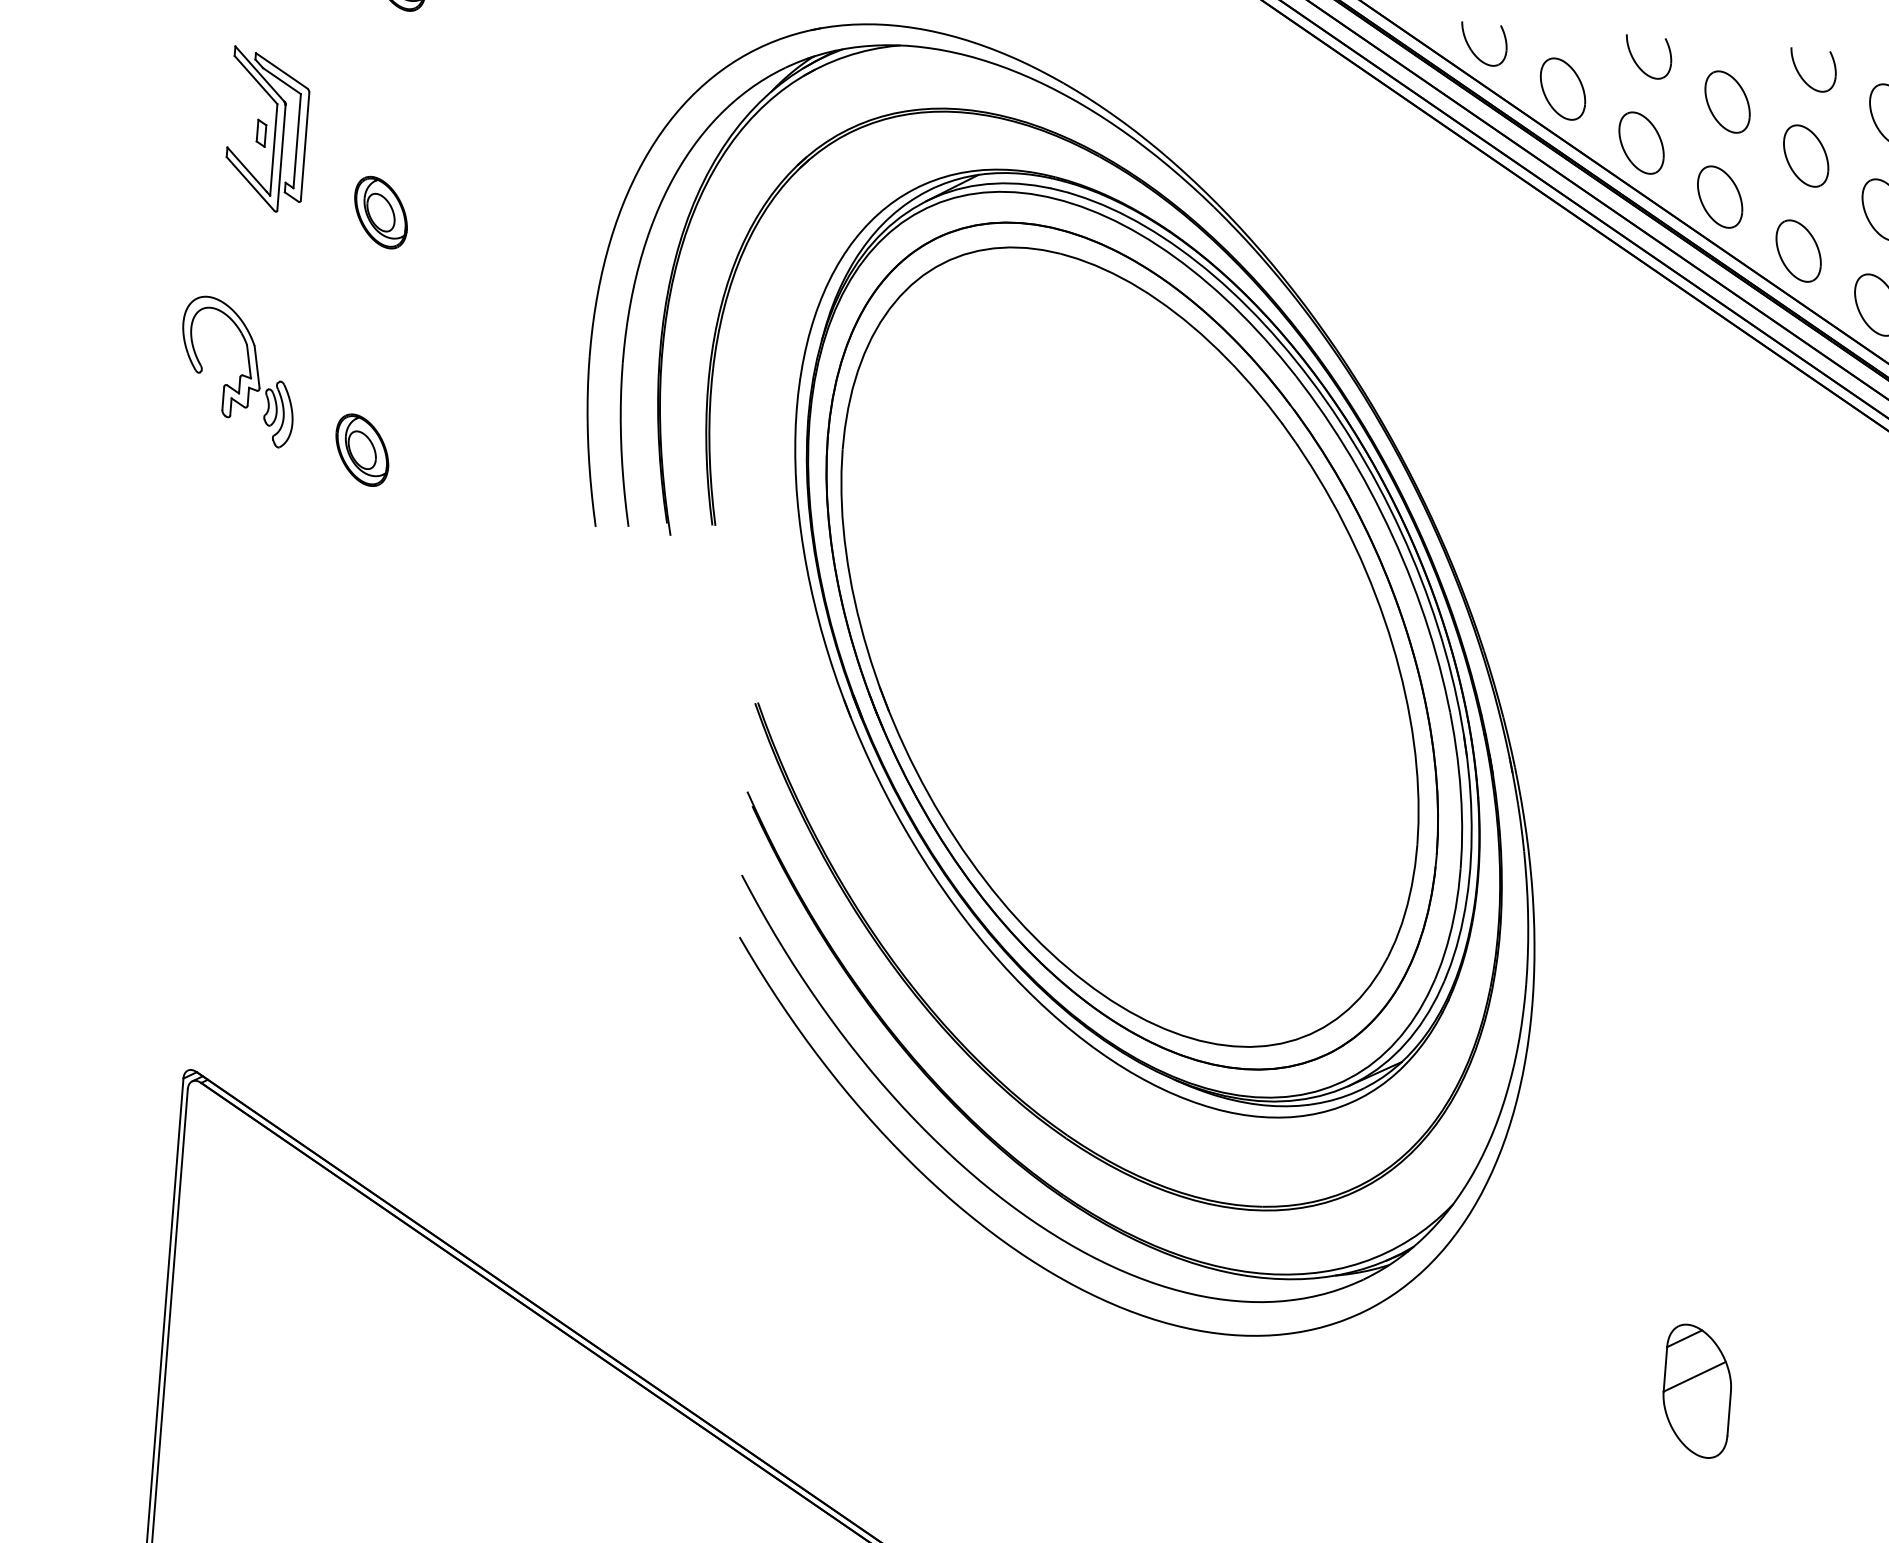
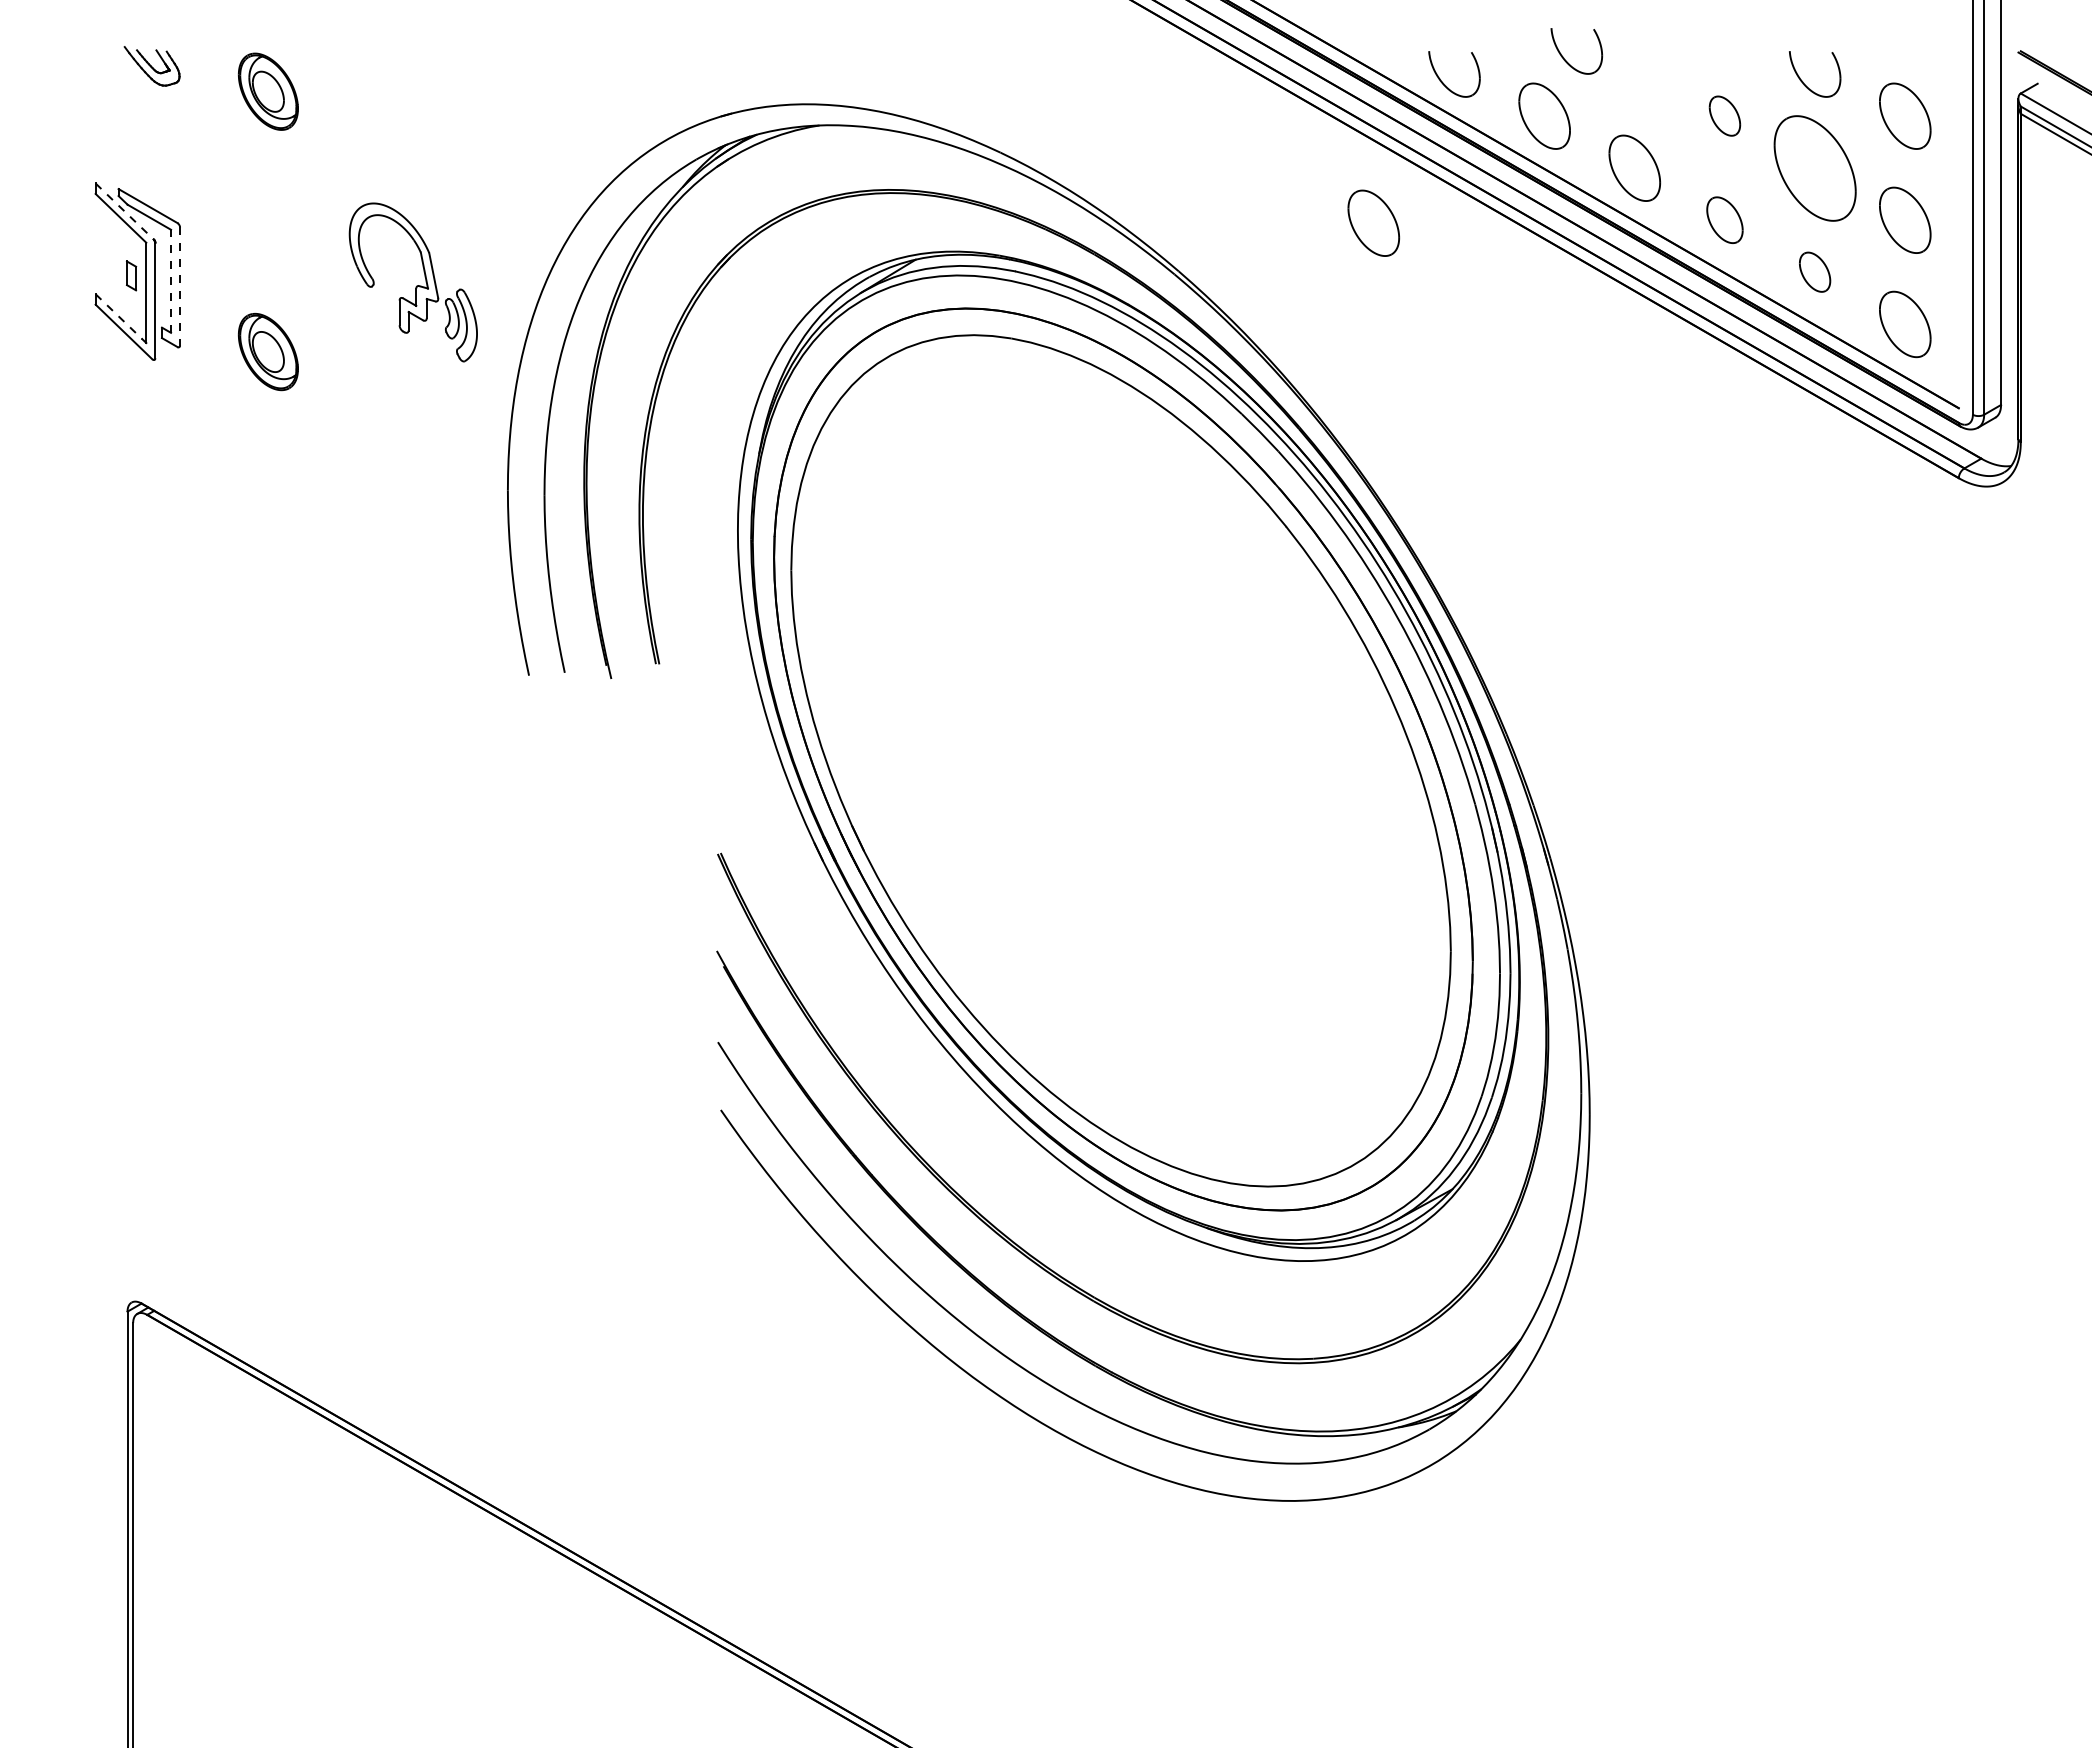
part: (1638, 64) -> (1566, 60), moved
line: (260, 74) -> (125, 211), solid -> dashed
part: (1727, 101) -> (1724, 115), size x0.6
line: (297, 141) -> (171, 281), solid -> dashed
line: (305, 147) -> (180, 287), solid -> dashed
part: (1805, 155) -> (1814, 167), size x1.6
line: (247, 170) -> (119, 317), solid -> dashed
part: (1399, 173) -> (1373, 222), added
part: (1719, 196) -> (1724, 219), size x0.7
part: (1798, 250) -> (1814, 271), size x0.6
part: (237, 371) -> (412, 282), moved
part: (361, 450) -> (267, 612), removed
part: (1696, 1390) -> (1801, 1521), removed

